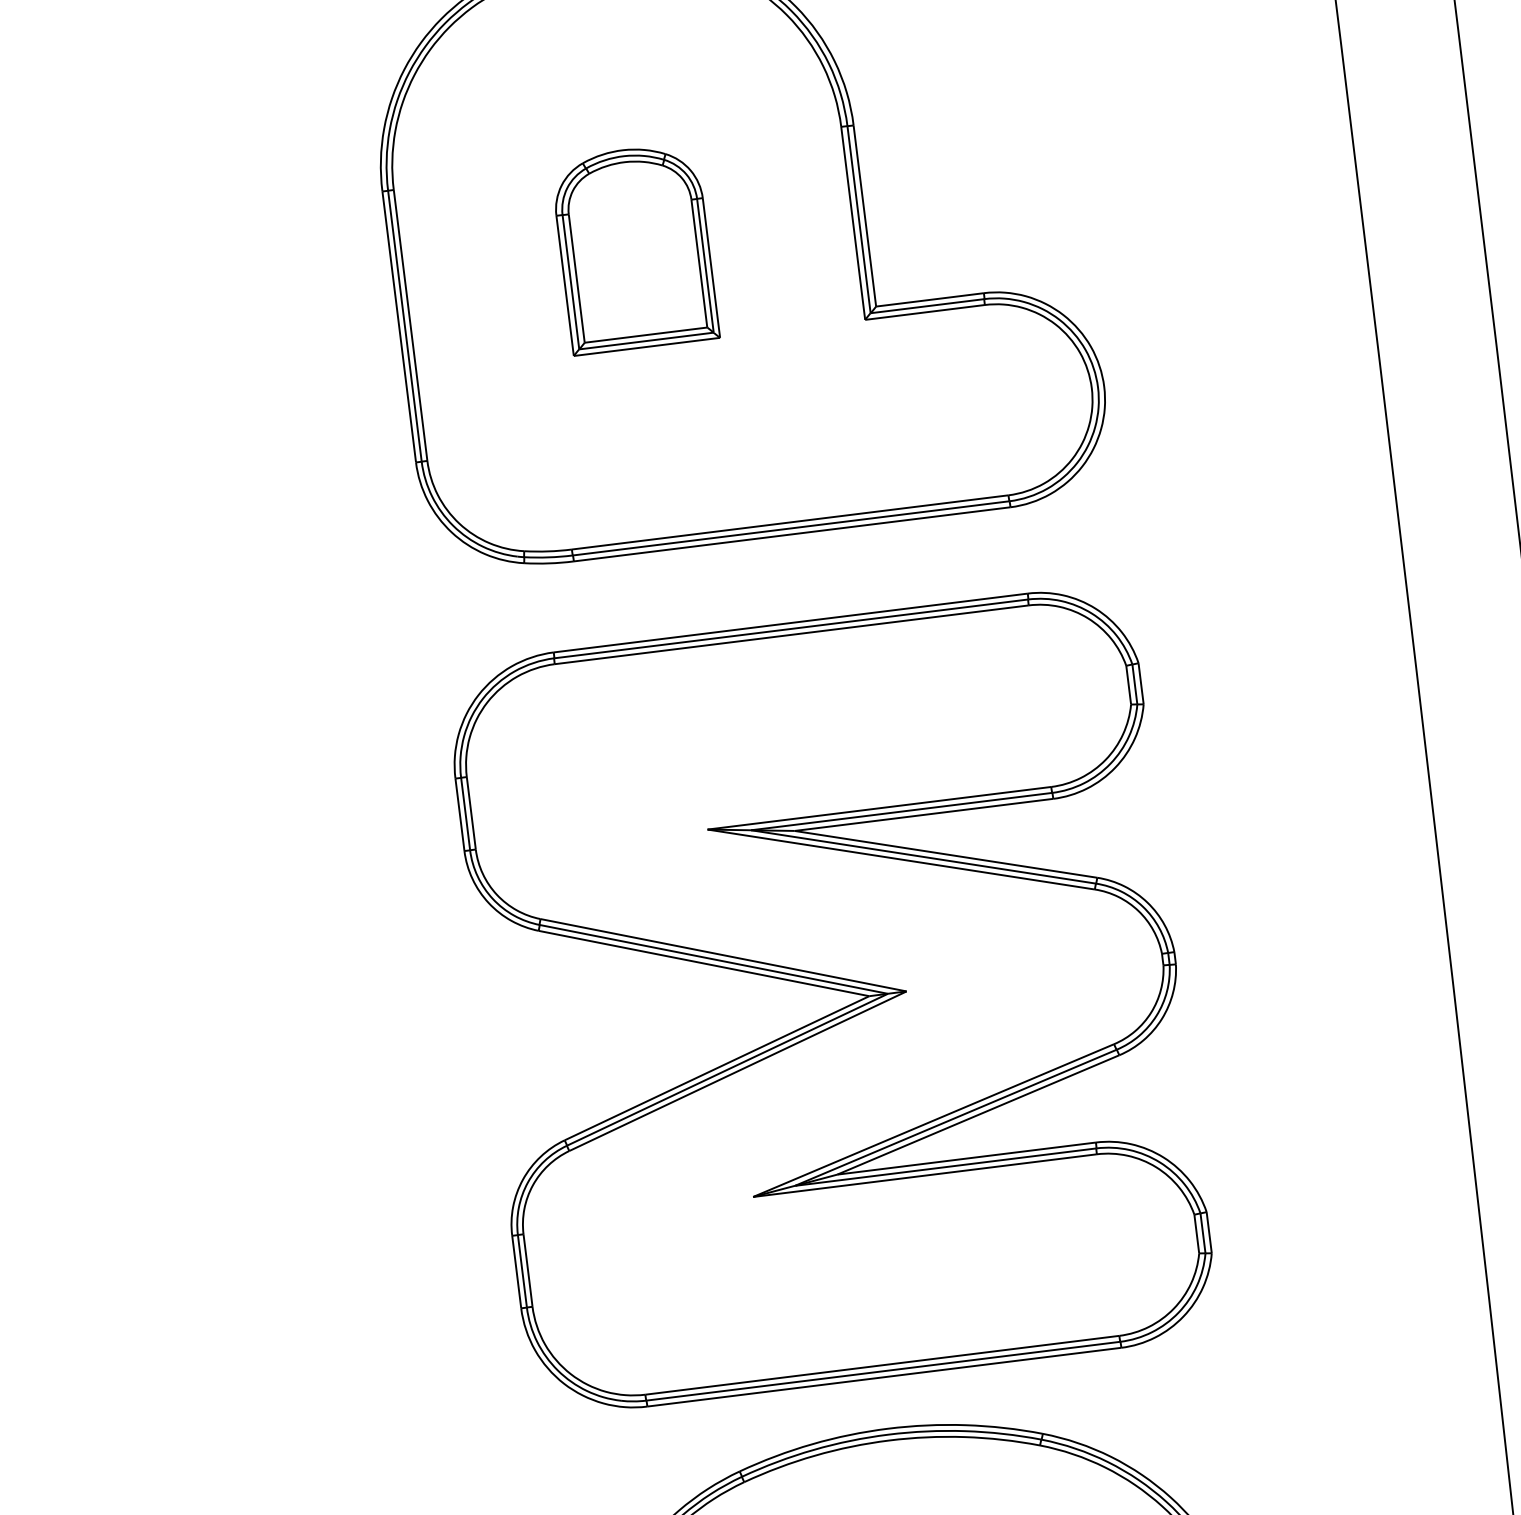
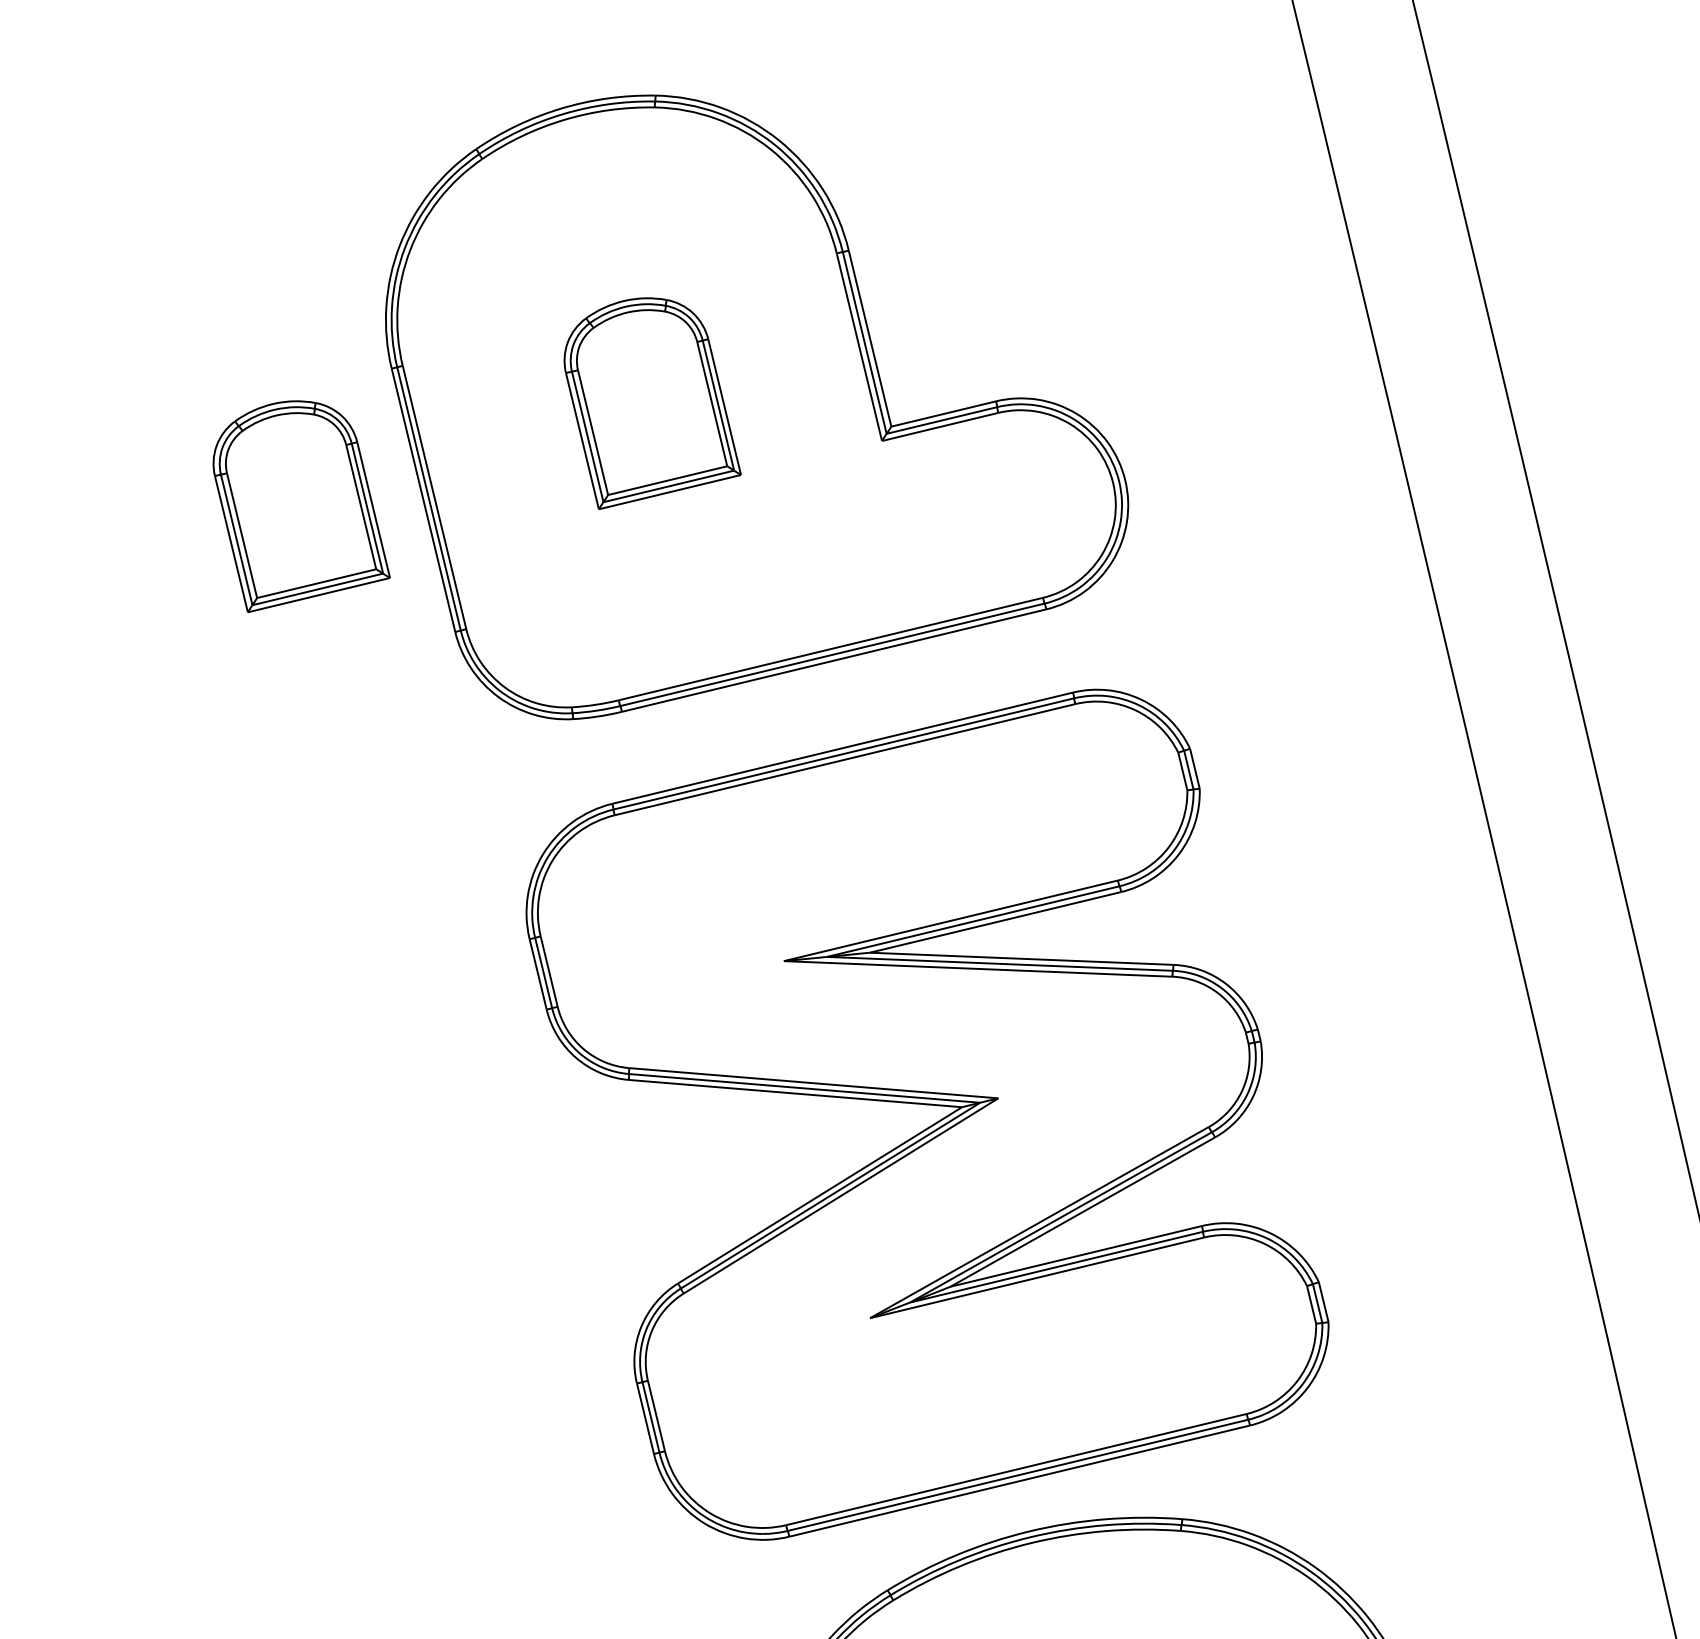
part: (276, 319) -> (301, 506), added

